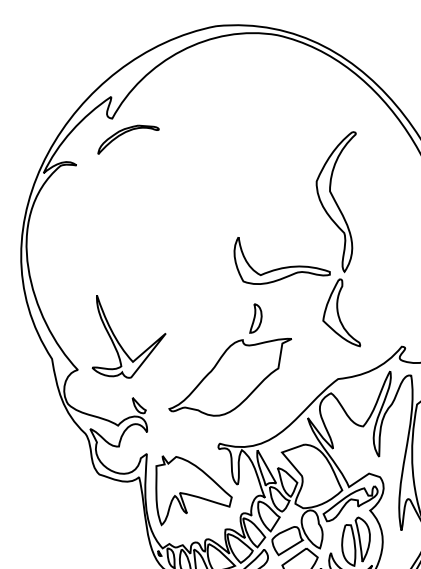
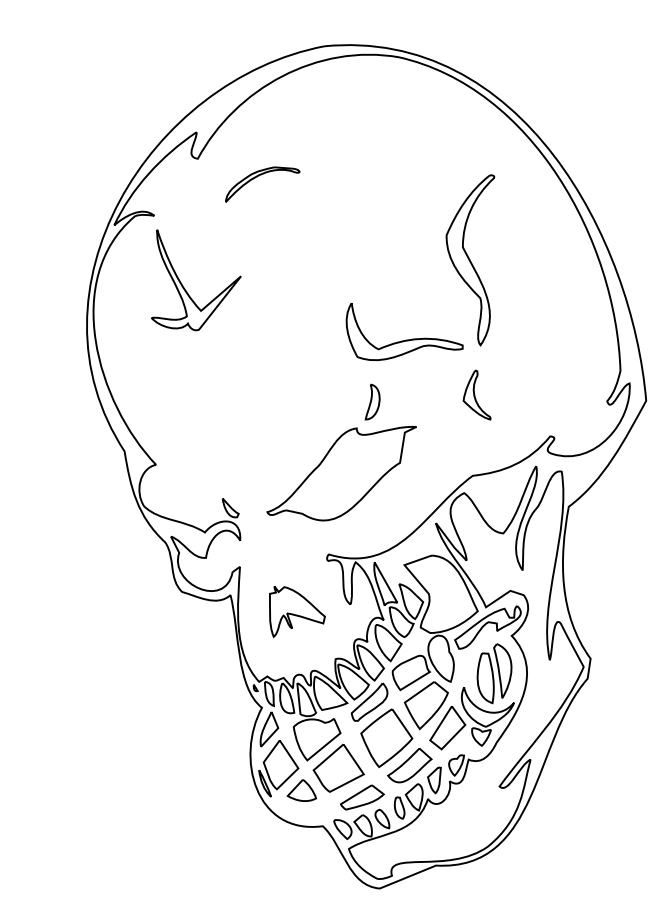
part: (125, 133) -> (259, 176), moved
part: (341, 312) -> (476, 394), size x0.6
part: (120, 343) -> (185, 288), moved
part: (194, 490) -> (297, 611), size x0.6

